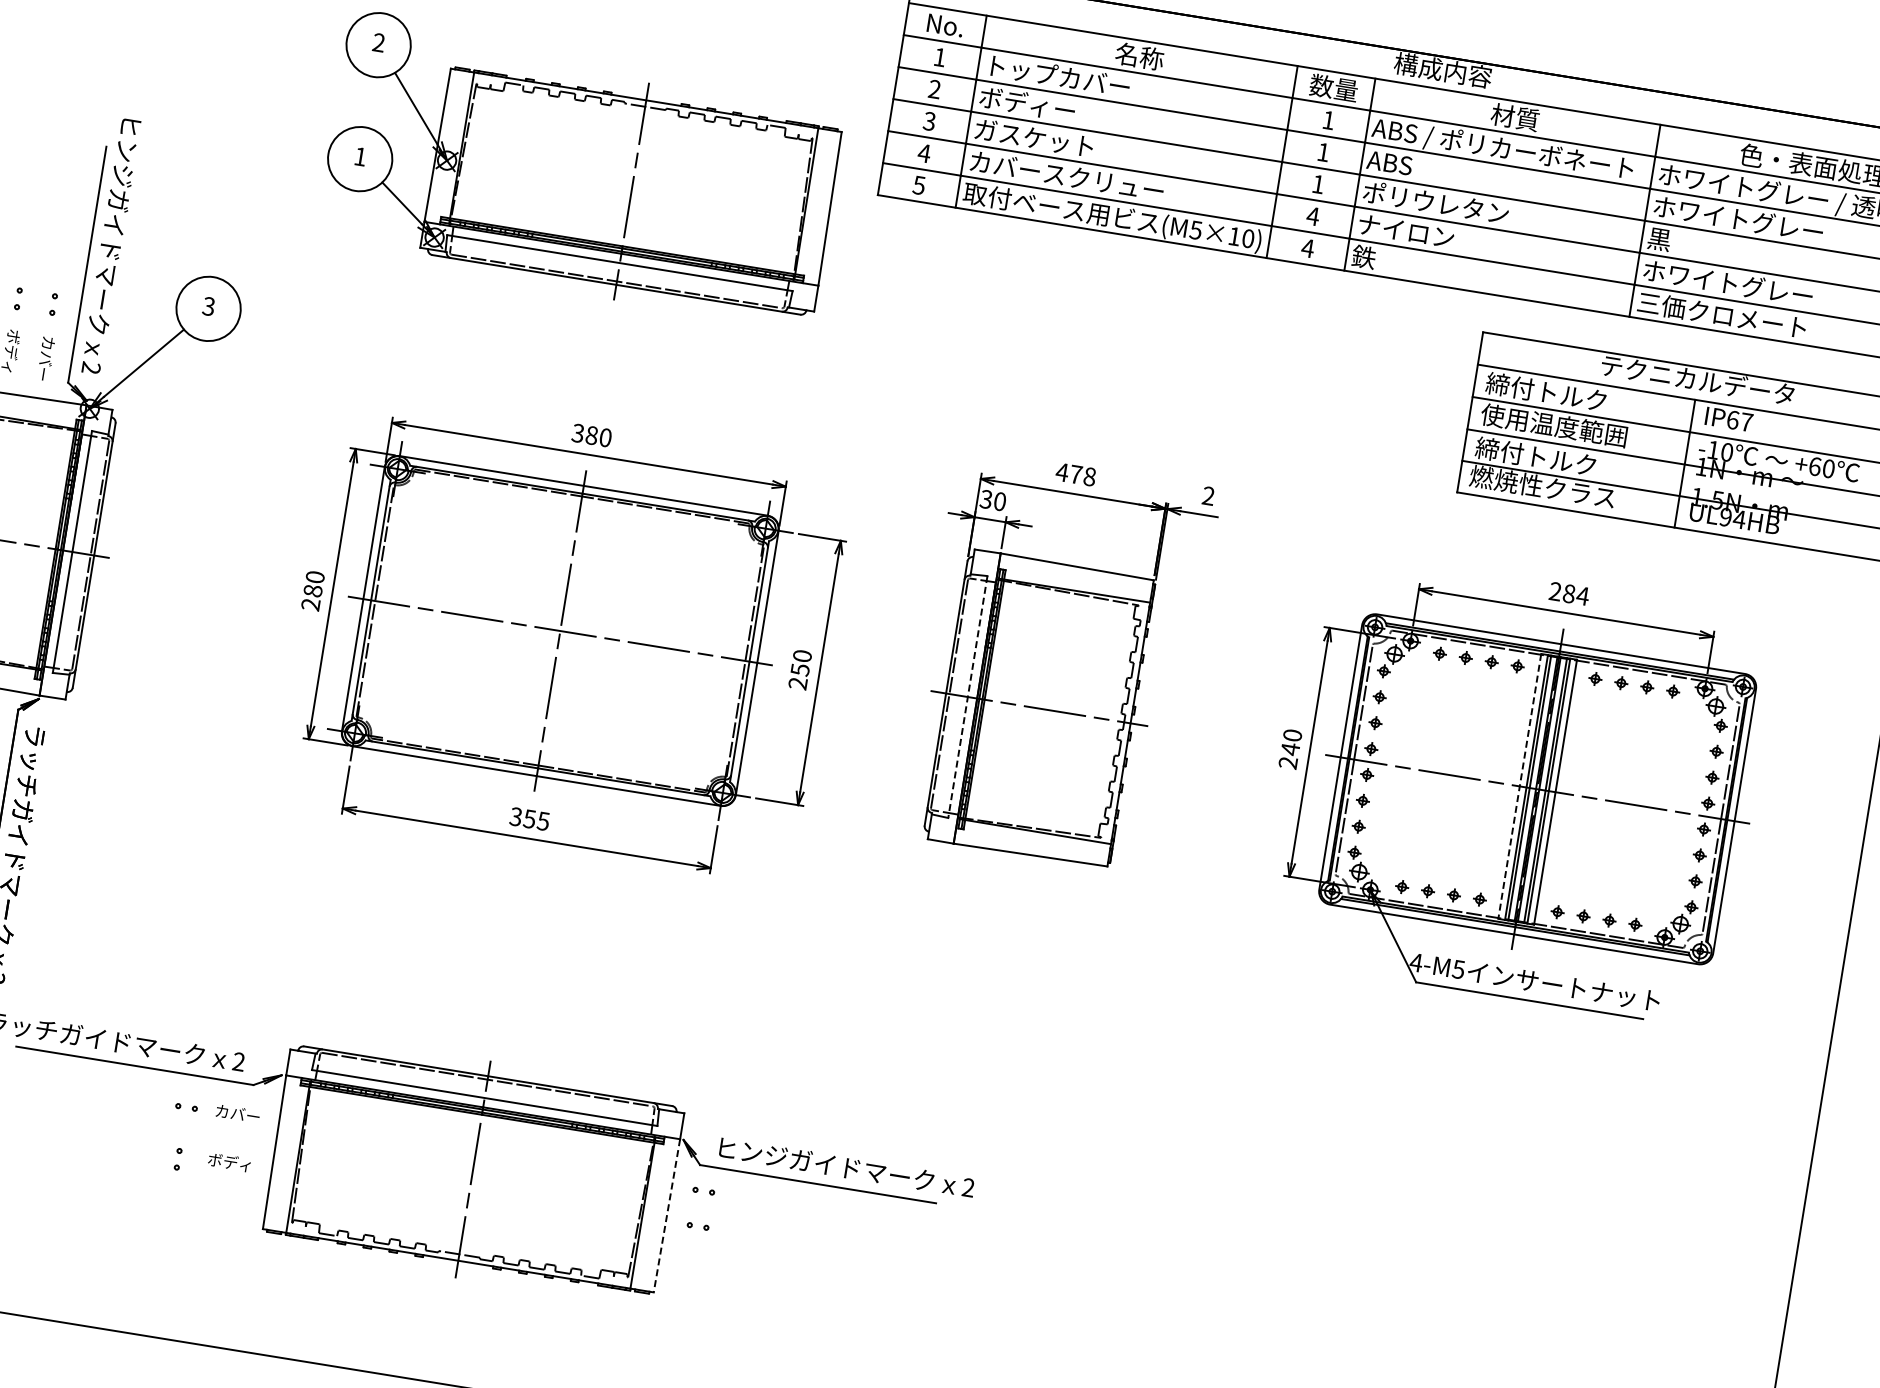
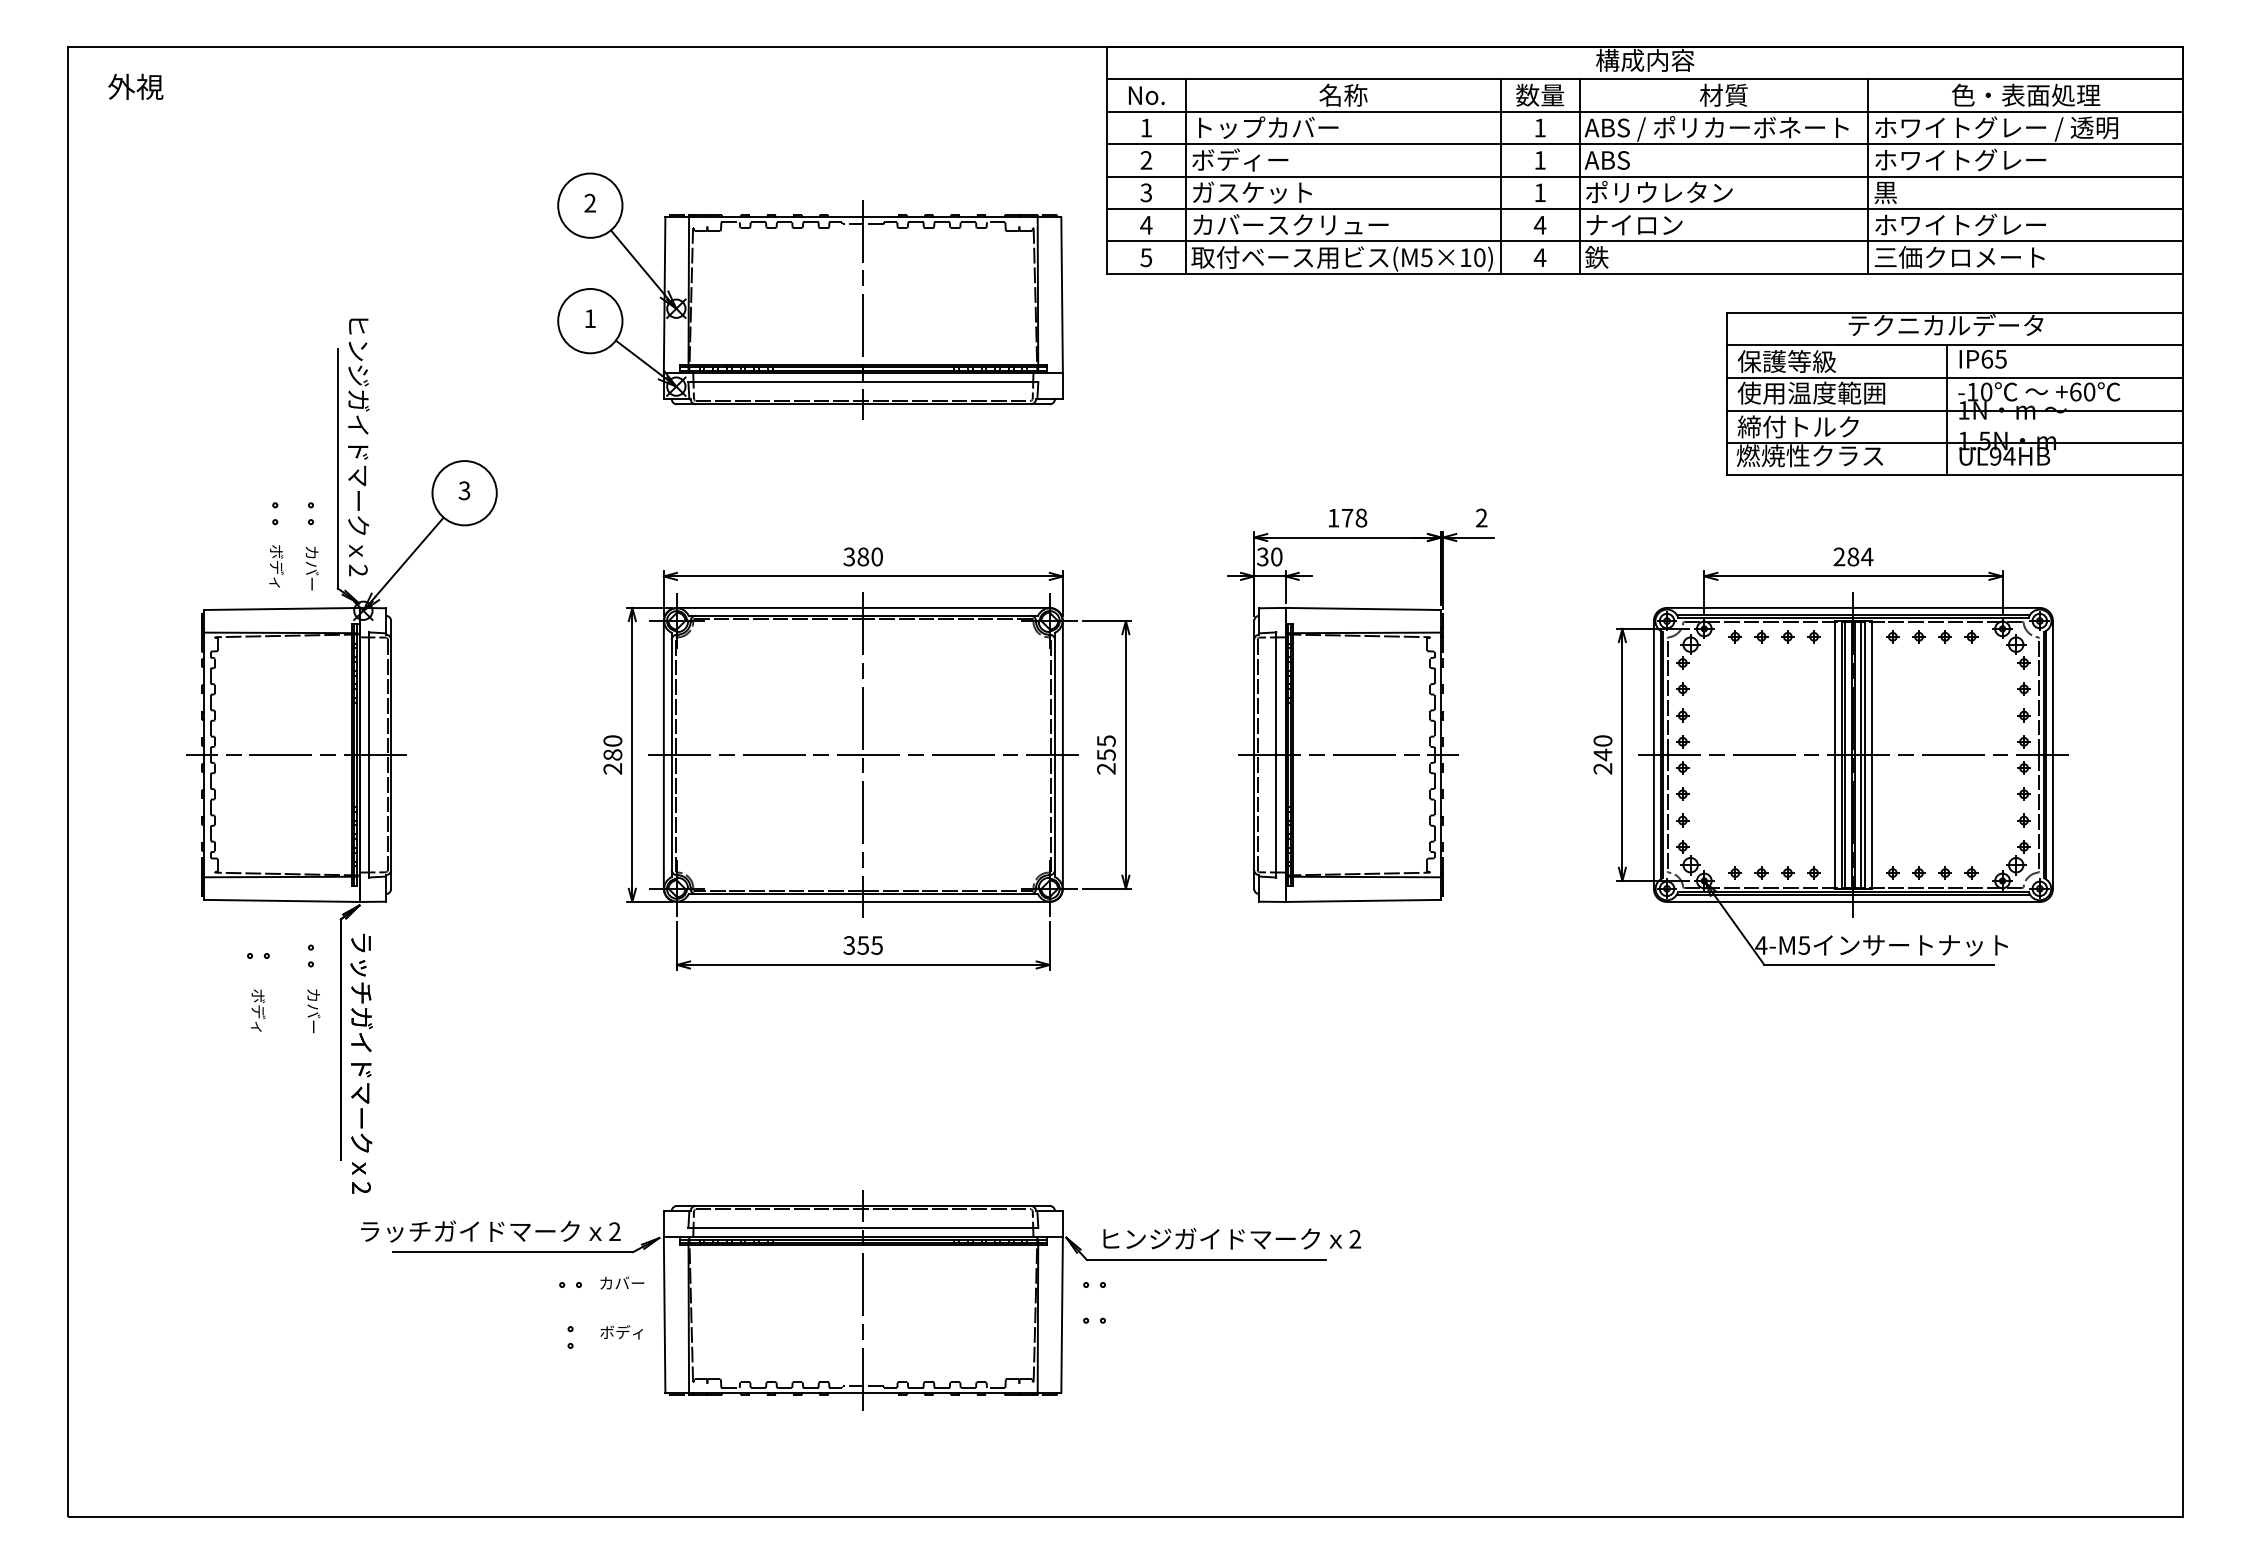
text: (1545, 391) -> (1797, 361), 締付トルク -> 保護等級
text: (1746, 422) -> (2000, 359), IP67 -> IP65
text: (1062, 472) -> (1333, 518), 478 -> 178
text: (802, 656) -> (1106, 741), 250 -> 255
line: (968, 696) -> (1276, 754), dashed -> solid
line: (1519, 786) -> (1835, 755), dashed -> solid
line: (667, 1216) -> (1062, 1315), dashed -> solid

